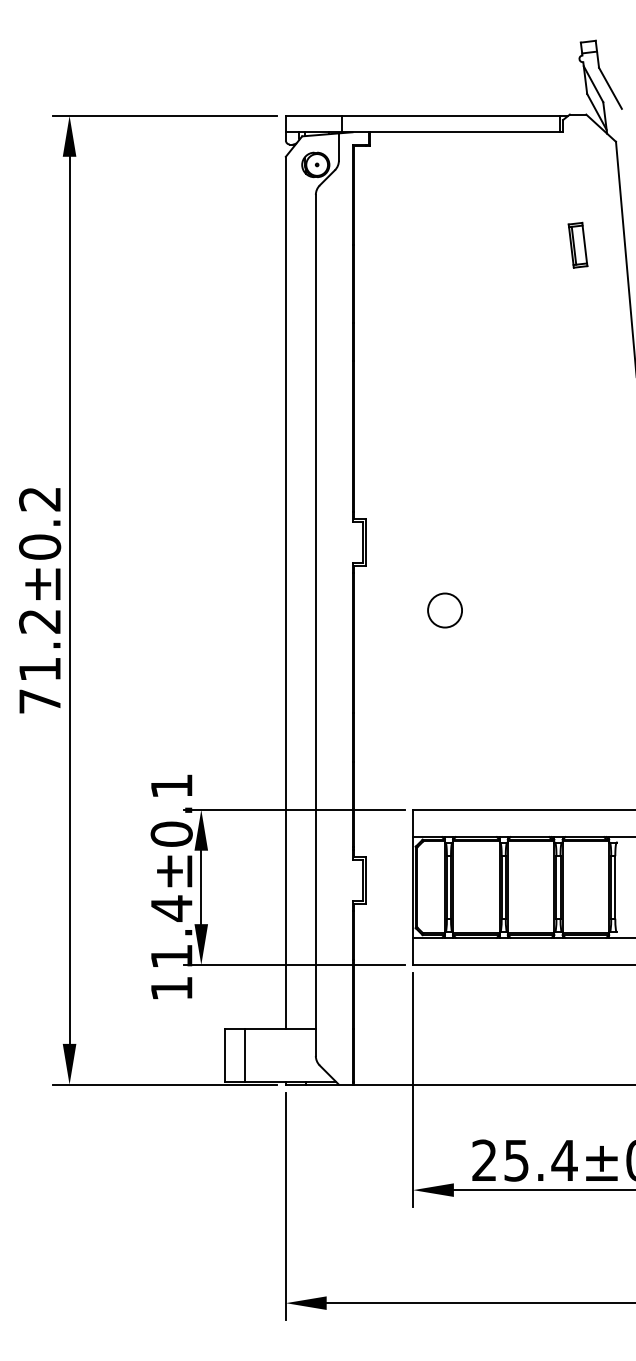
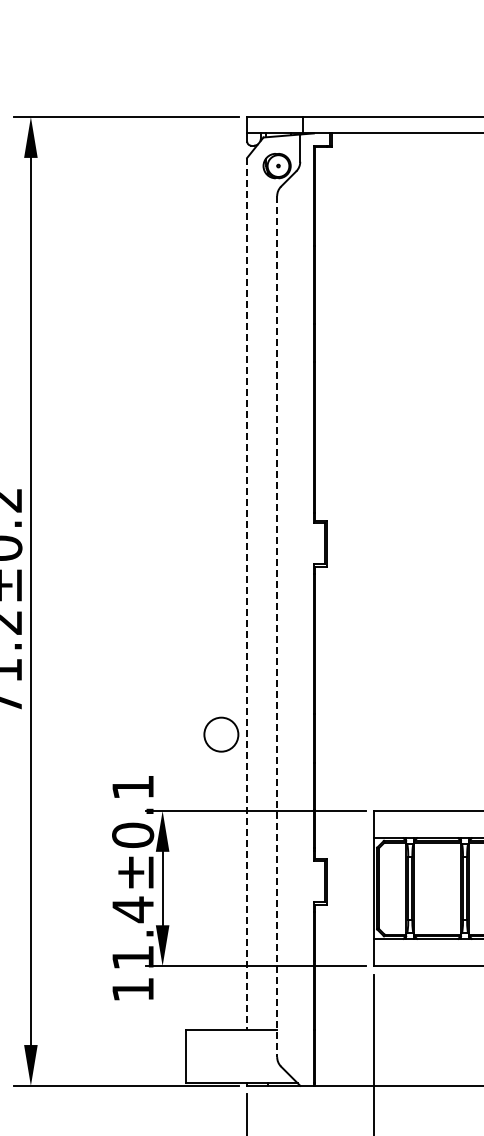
line: (285, 593) -> (246, 594), solid -> dashed
circle: (444, 610) -> (220, 734), moved
line: (315, 625) -> (276, 626), solid -> dashed
line: (245, 1055) -> (206, 1056), removed

